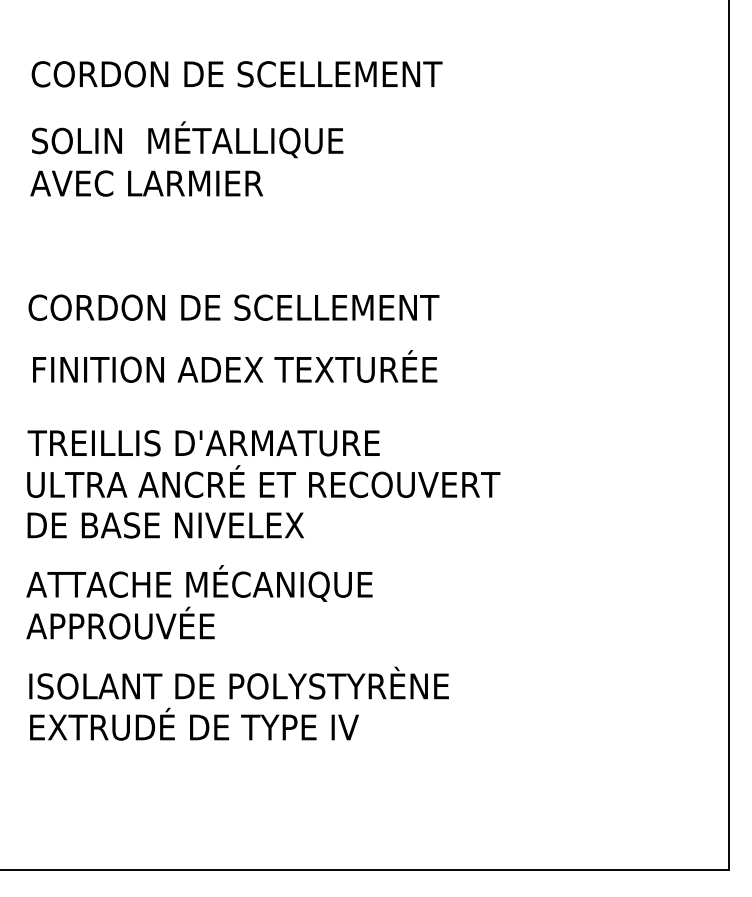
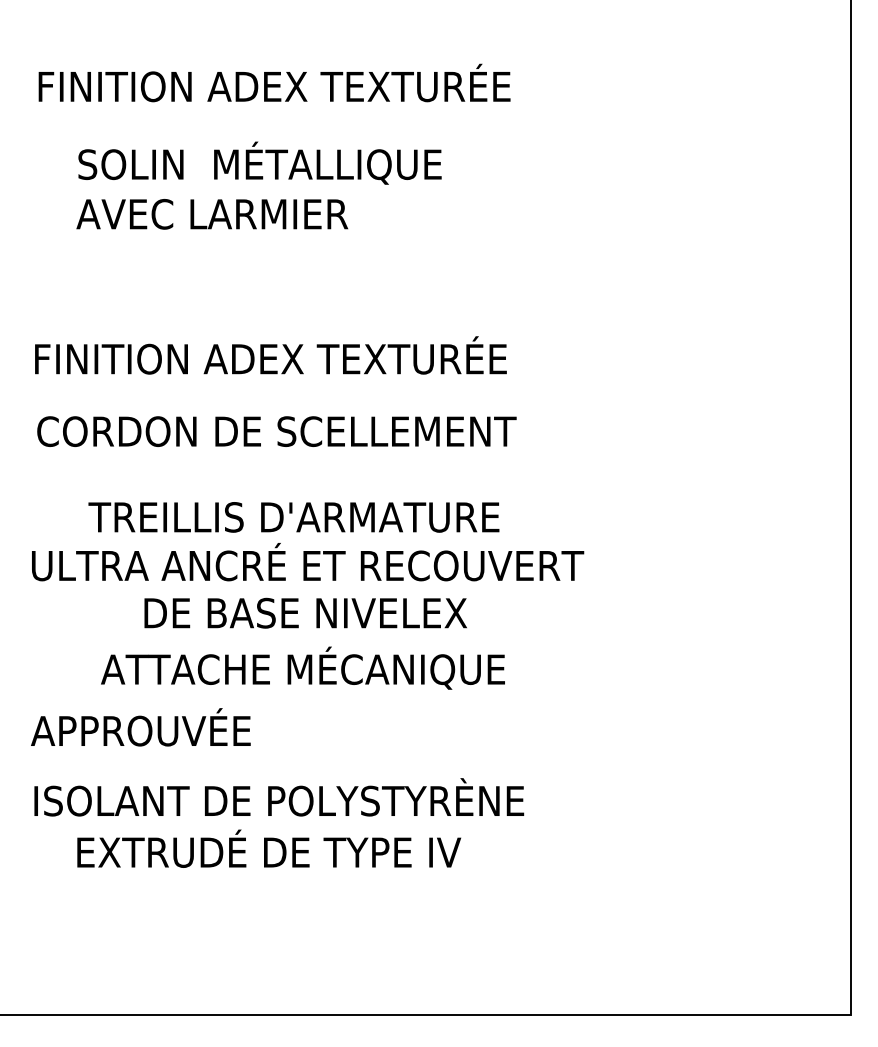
text: (236, 70) -> (276, 82), CORDON DE SCELLEMENT -> FINITION ADEX TEXTURÉE
text: (186, 158) -> (258, 185), moved
text: (233, 304) -> (272, 355), CORDON DE SCELLEMENT -> FINITION ADEX TEXTURÉE
text: (236, 366) -> (276, 427), FINITION ADEX TEXTURÉE -> CORDON DE SCELLEMENT
text: (203, 443) -> (293, 517), moved
text: (165, 525) -> (305, 613), moved
text: (199, 583) -> (303, 668), moved
text: (194, 723) -> (269, 847), moved

